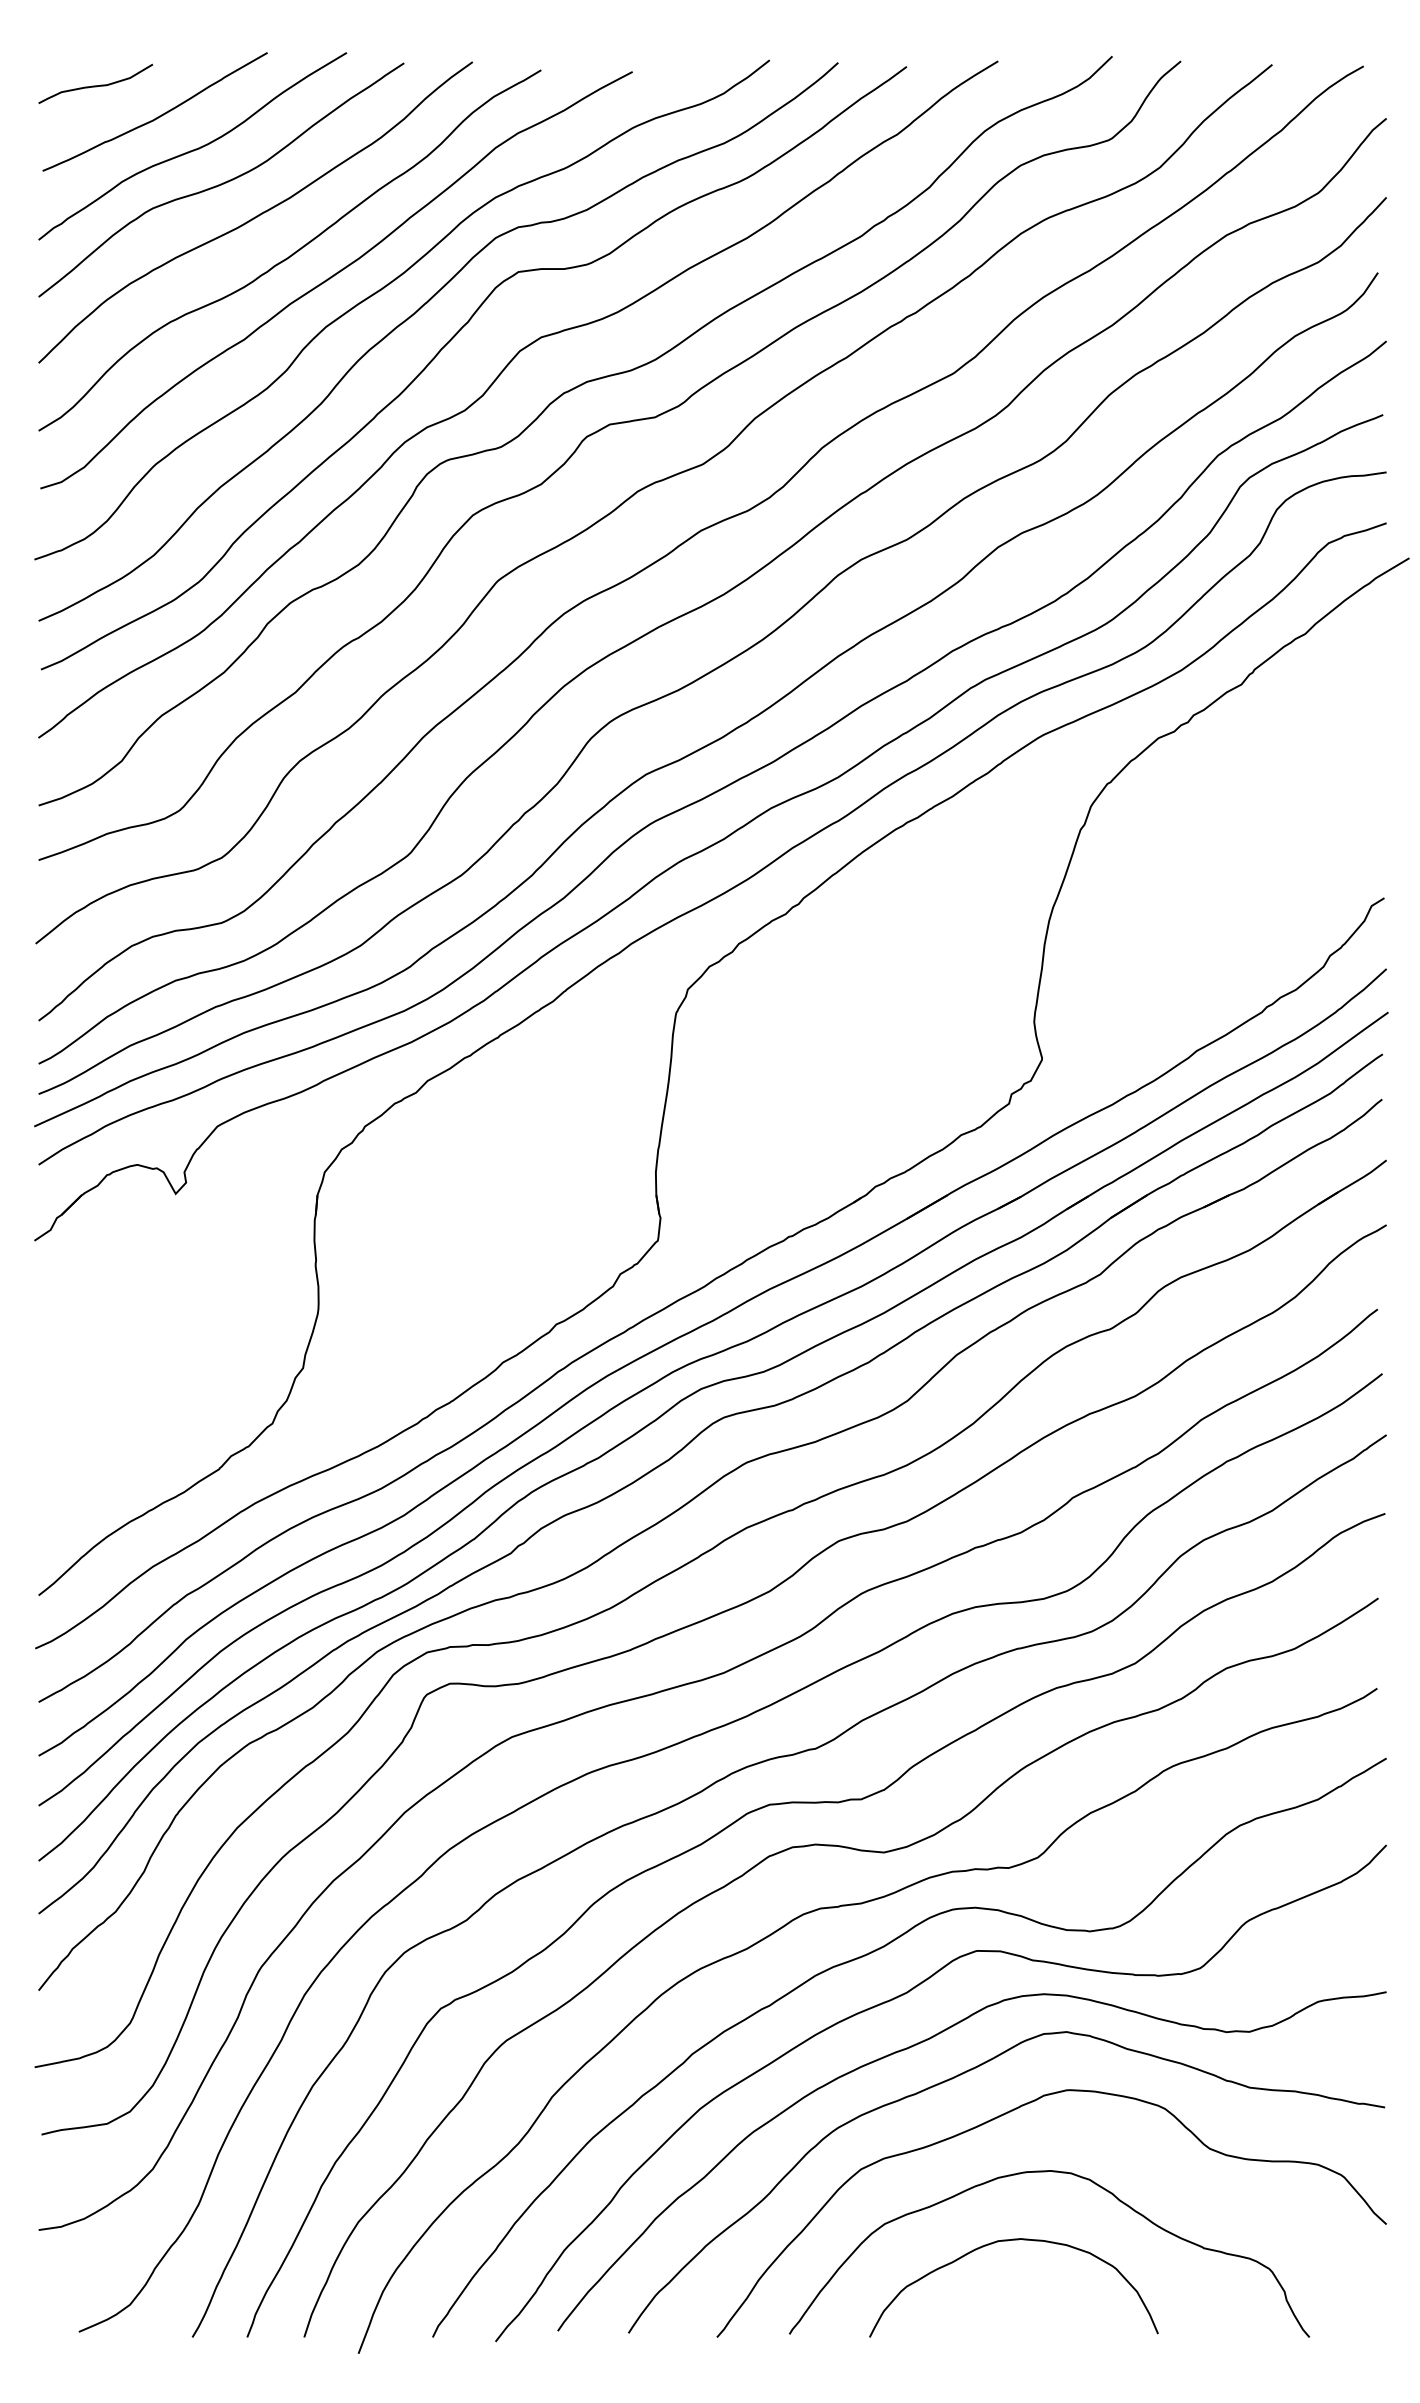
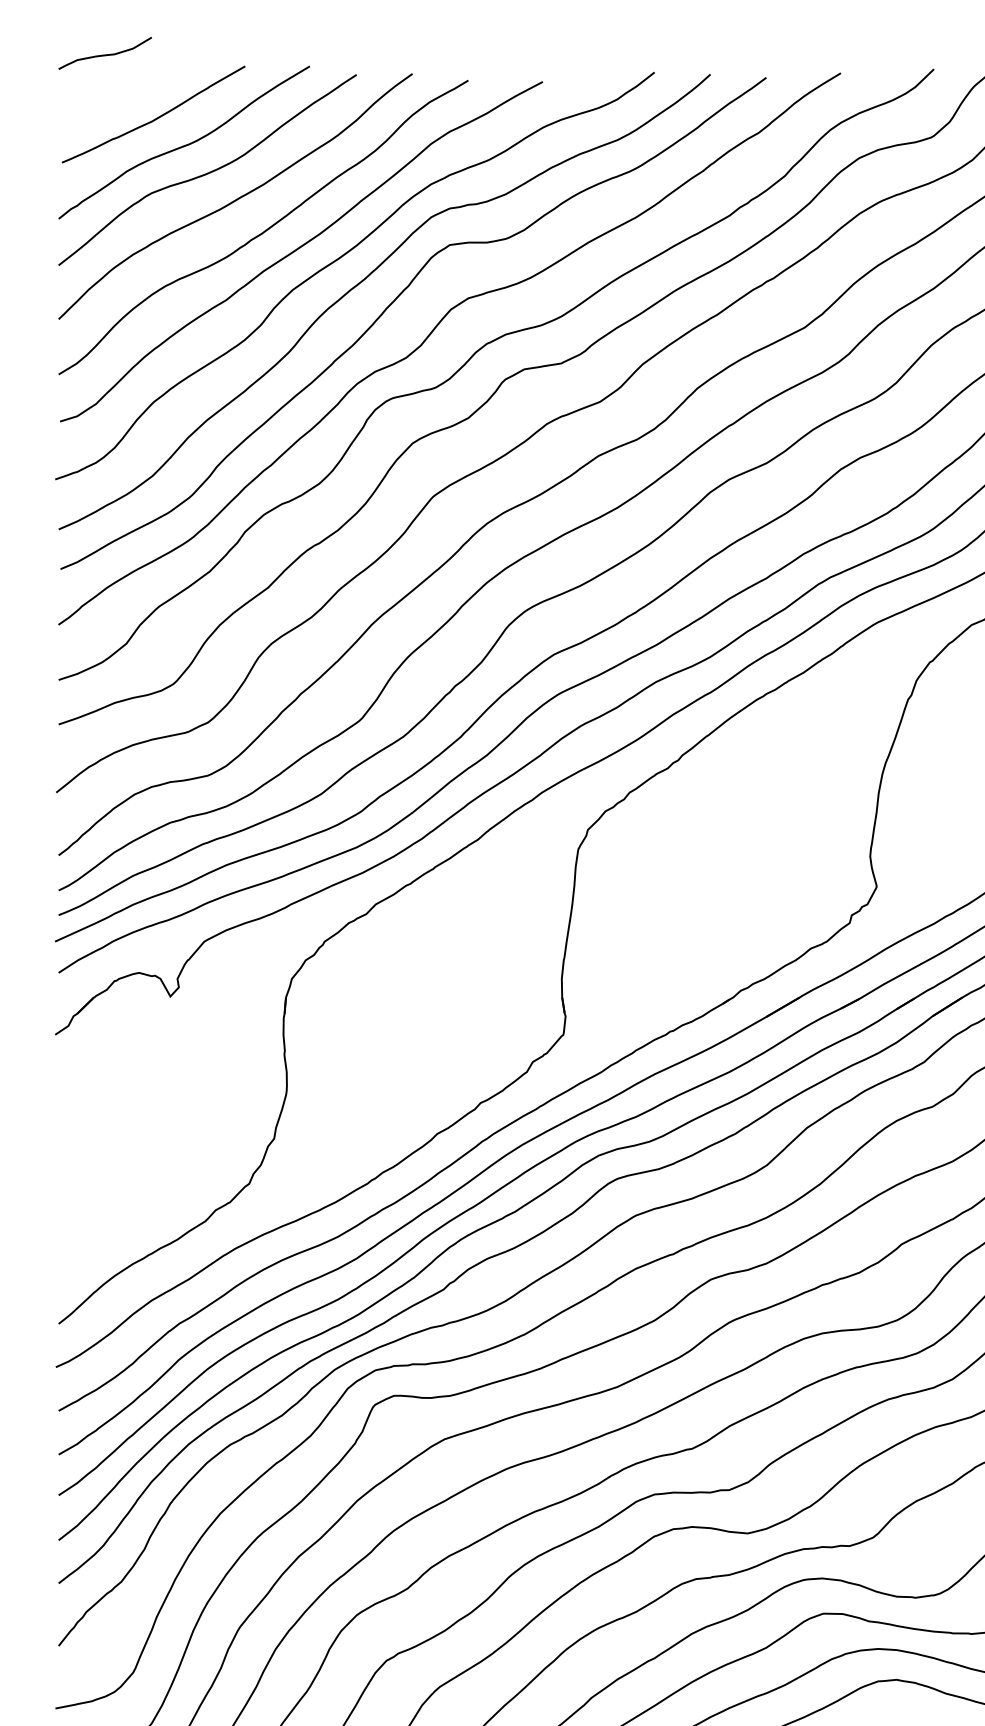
curve: (95, 85) -> (105, 54), moved

